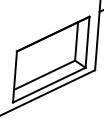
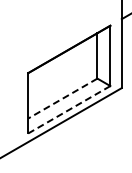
line: (44, 75) -> (62, 98), solid -> dashed
line: (48, 85) -> (68, 110), solid -> dashed

